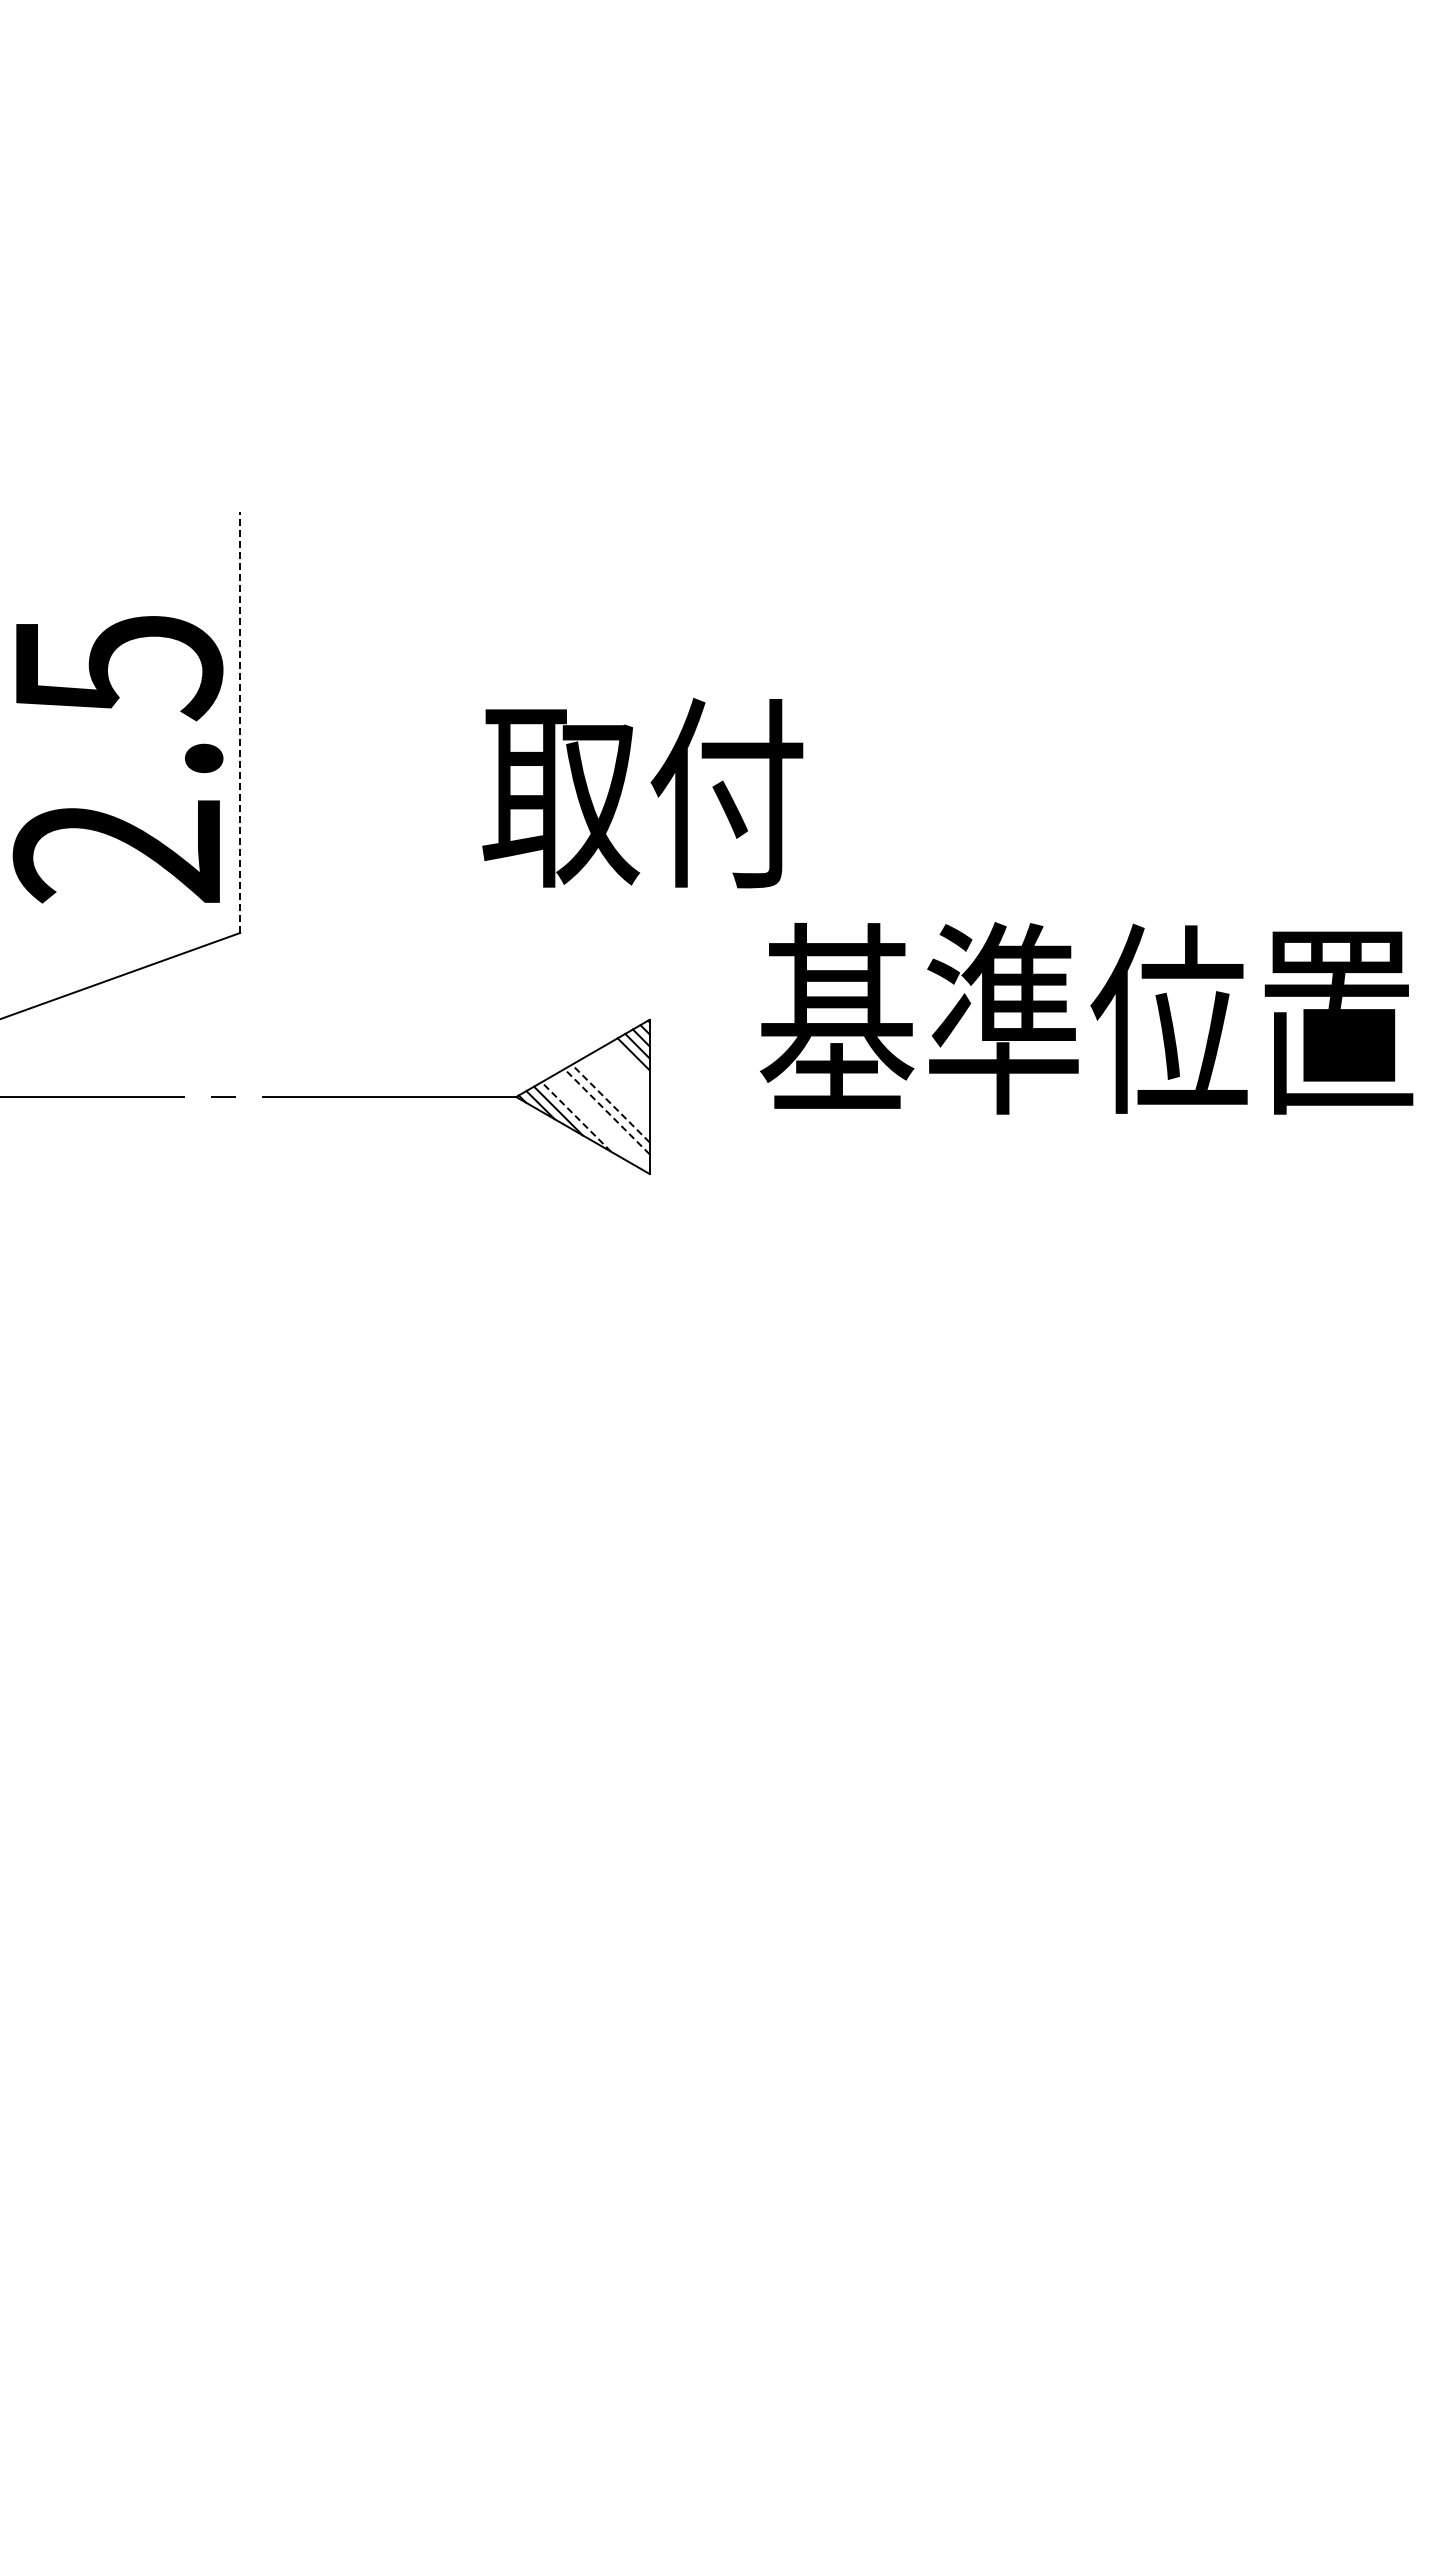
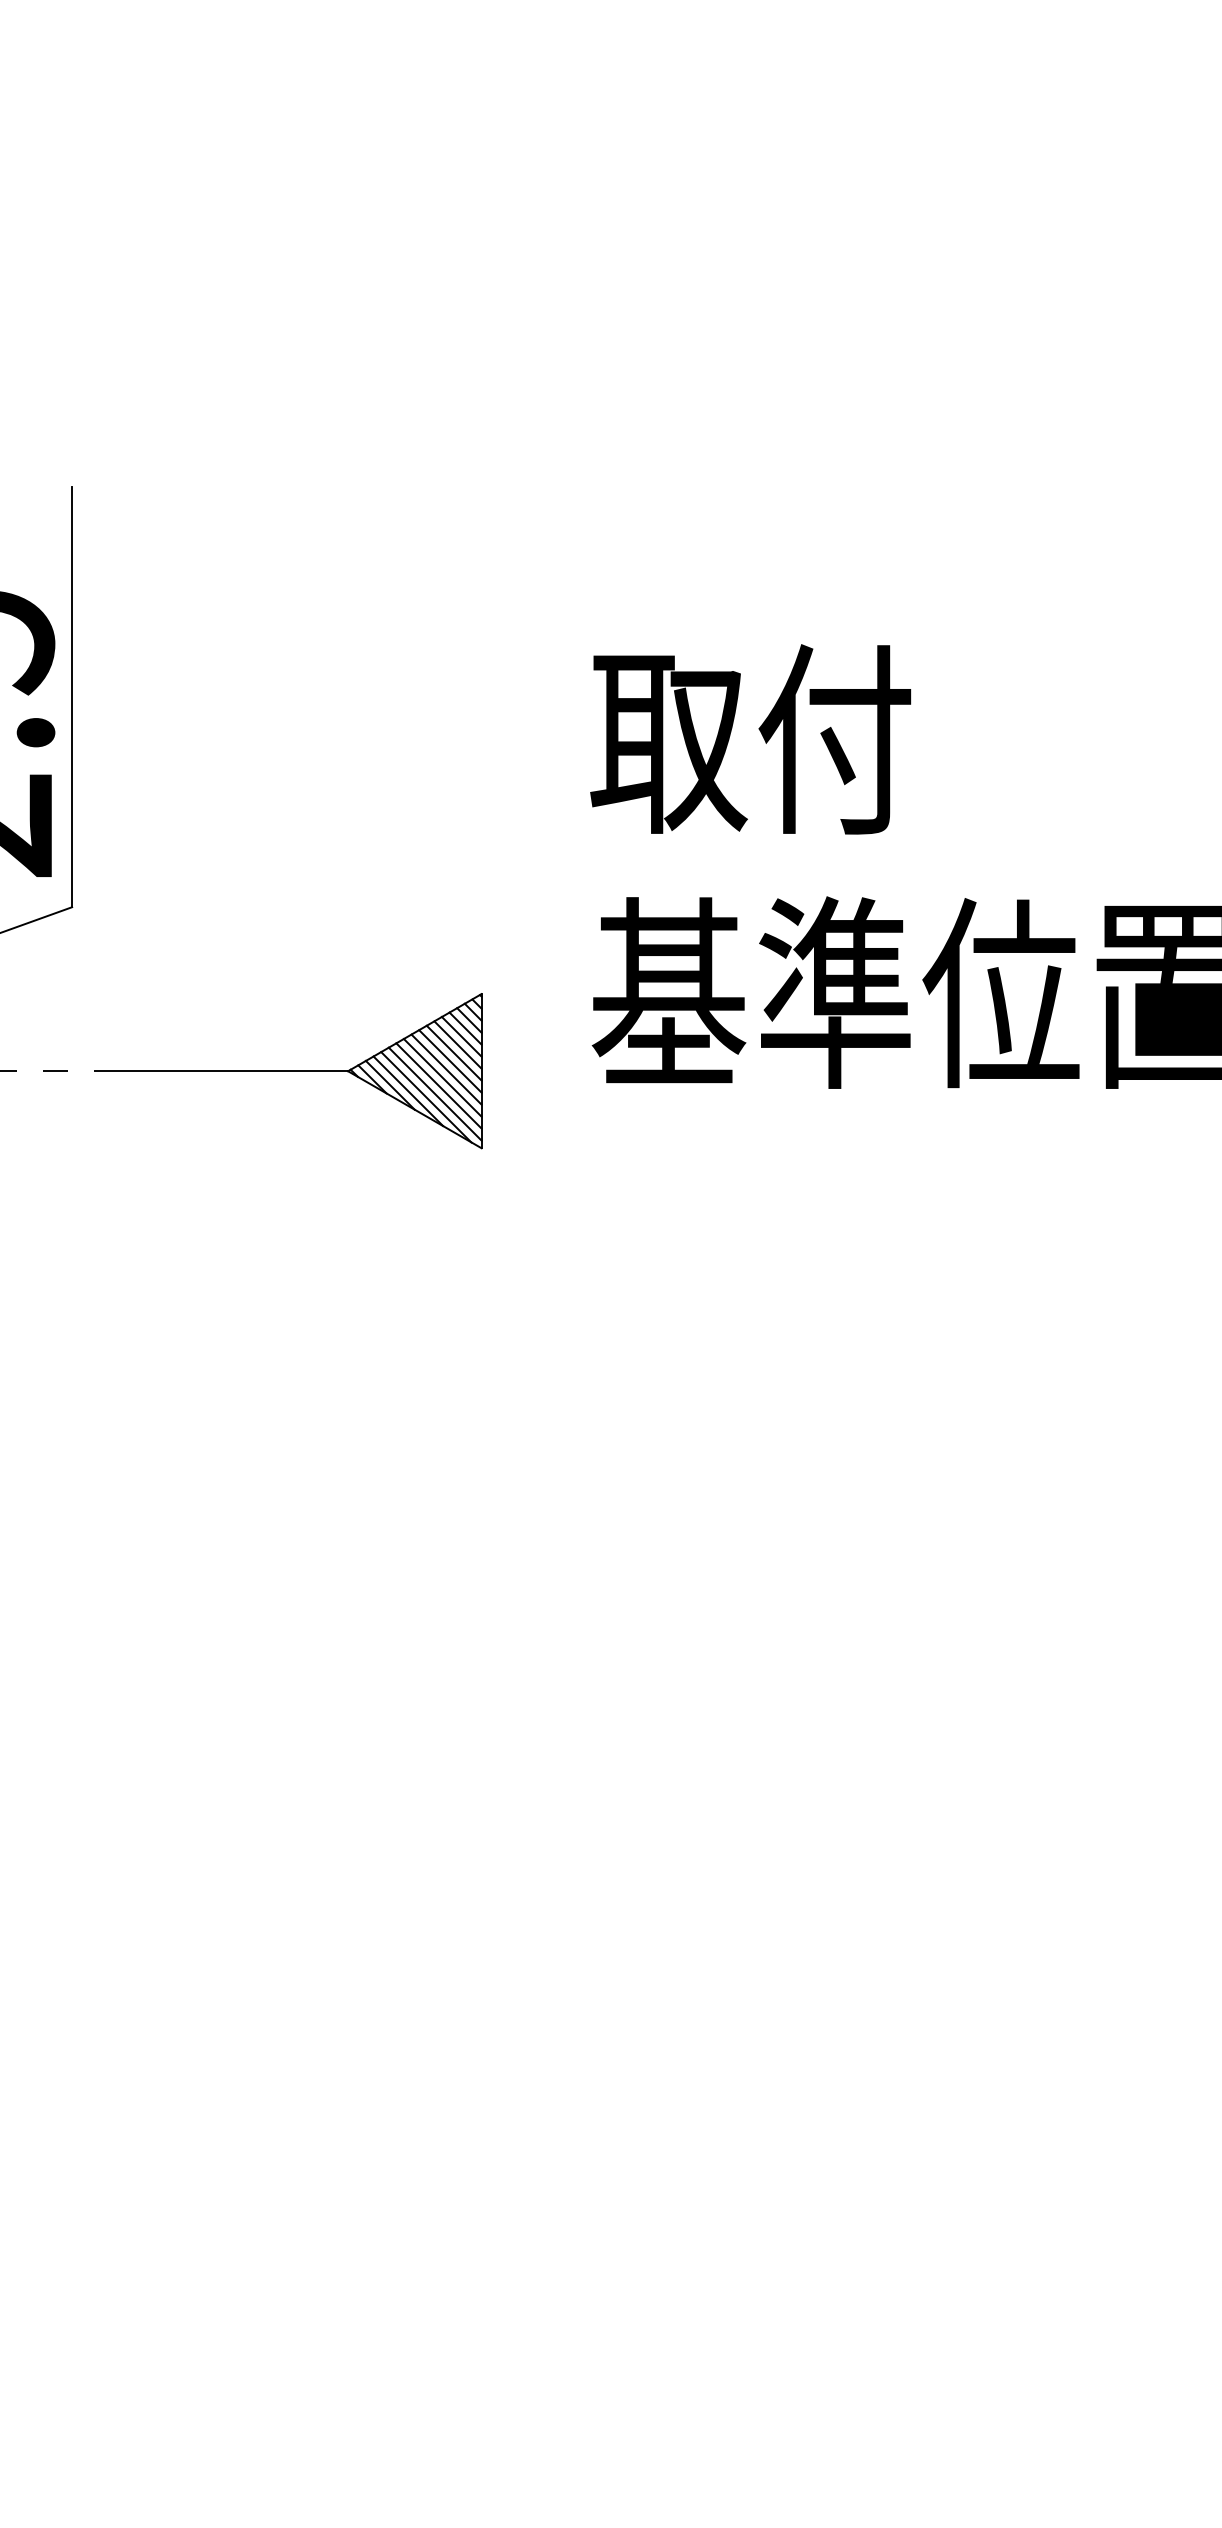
line: (240, 722) -> (72, 696), dashed -> solid
text: (642, 793) -> (750, 739), moved
line: (629, 1062) -> (461, 1036), added
line: (625, 1070) -> (457, 1044), added
line: (621, 1078) -> (453, 1052), added
line: (618, 1086) -> (450, 1060), added
line: (614, 1095) -> (446, 1069), added
line: (610, 1103) -> (442, 1077), dashed -> solid
line: (606, 1111) -> (438, 1085), dashed -> solid
line: (576, 1116) -> (408, 1090), dashed -> solid
line: (602, 1119) -> (434, 1093), added
line: (594, 1122) -> (426, 1096), added

